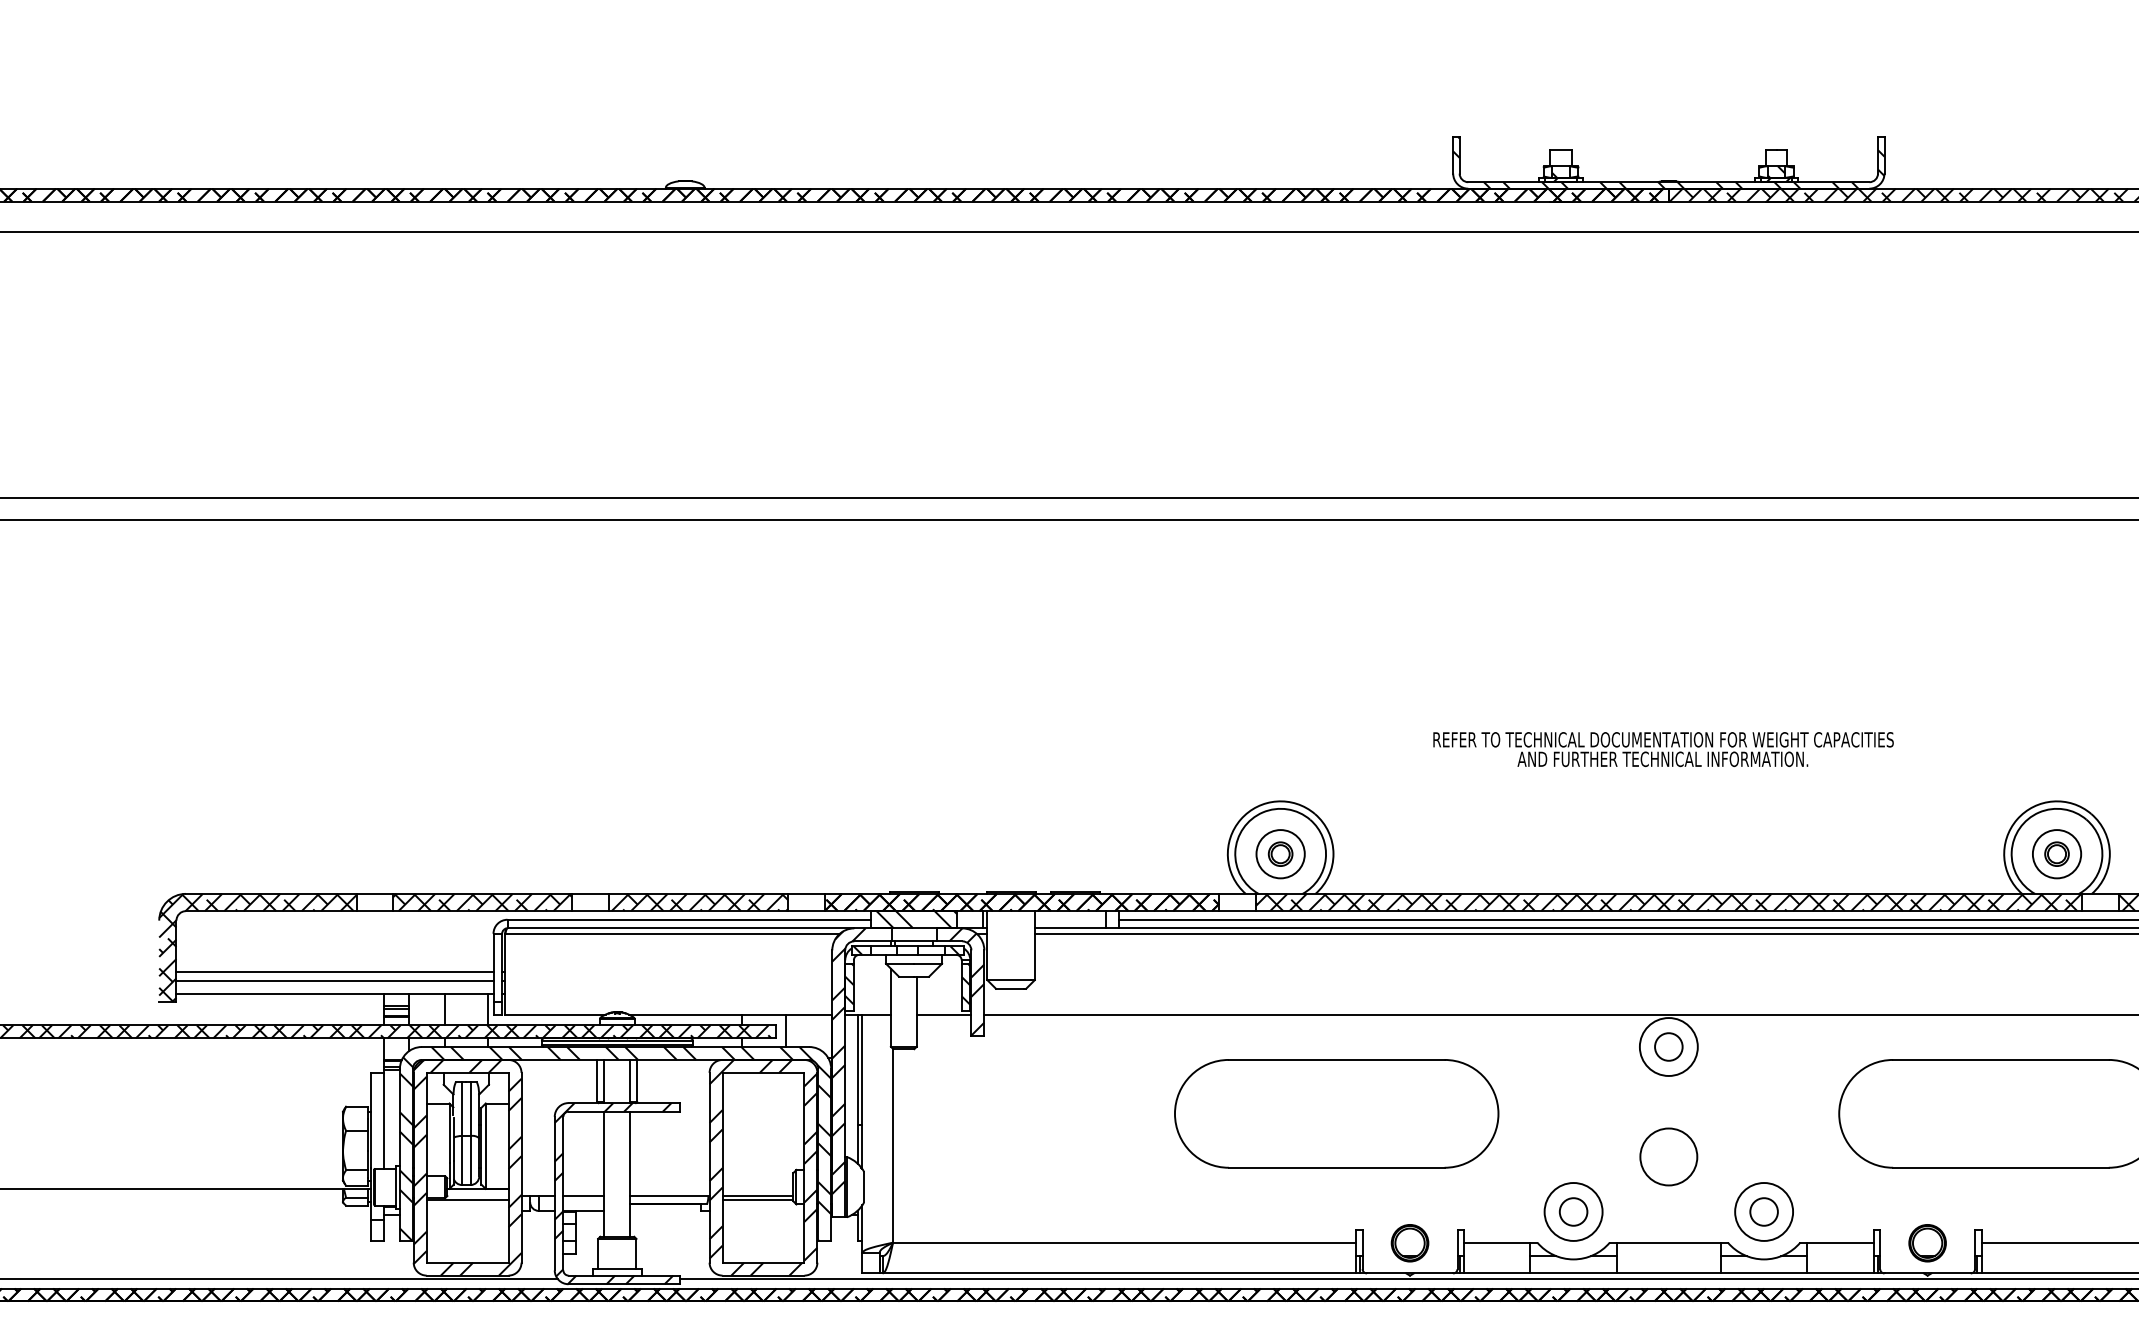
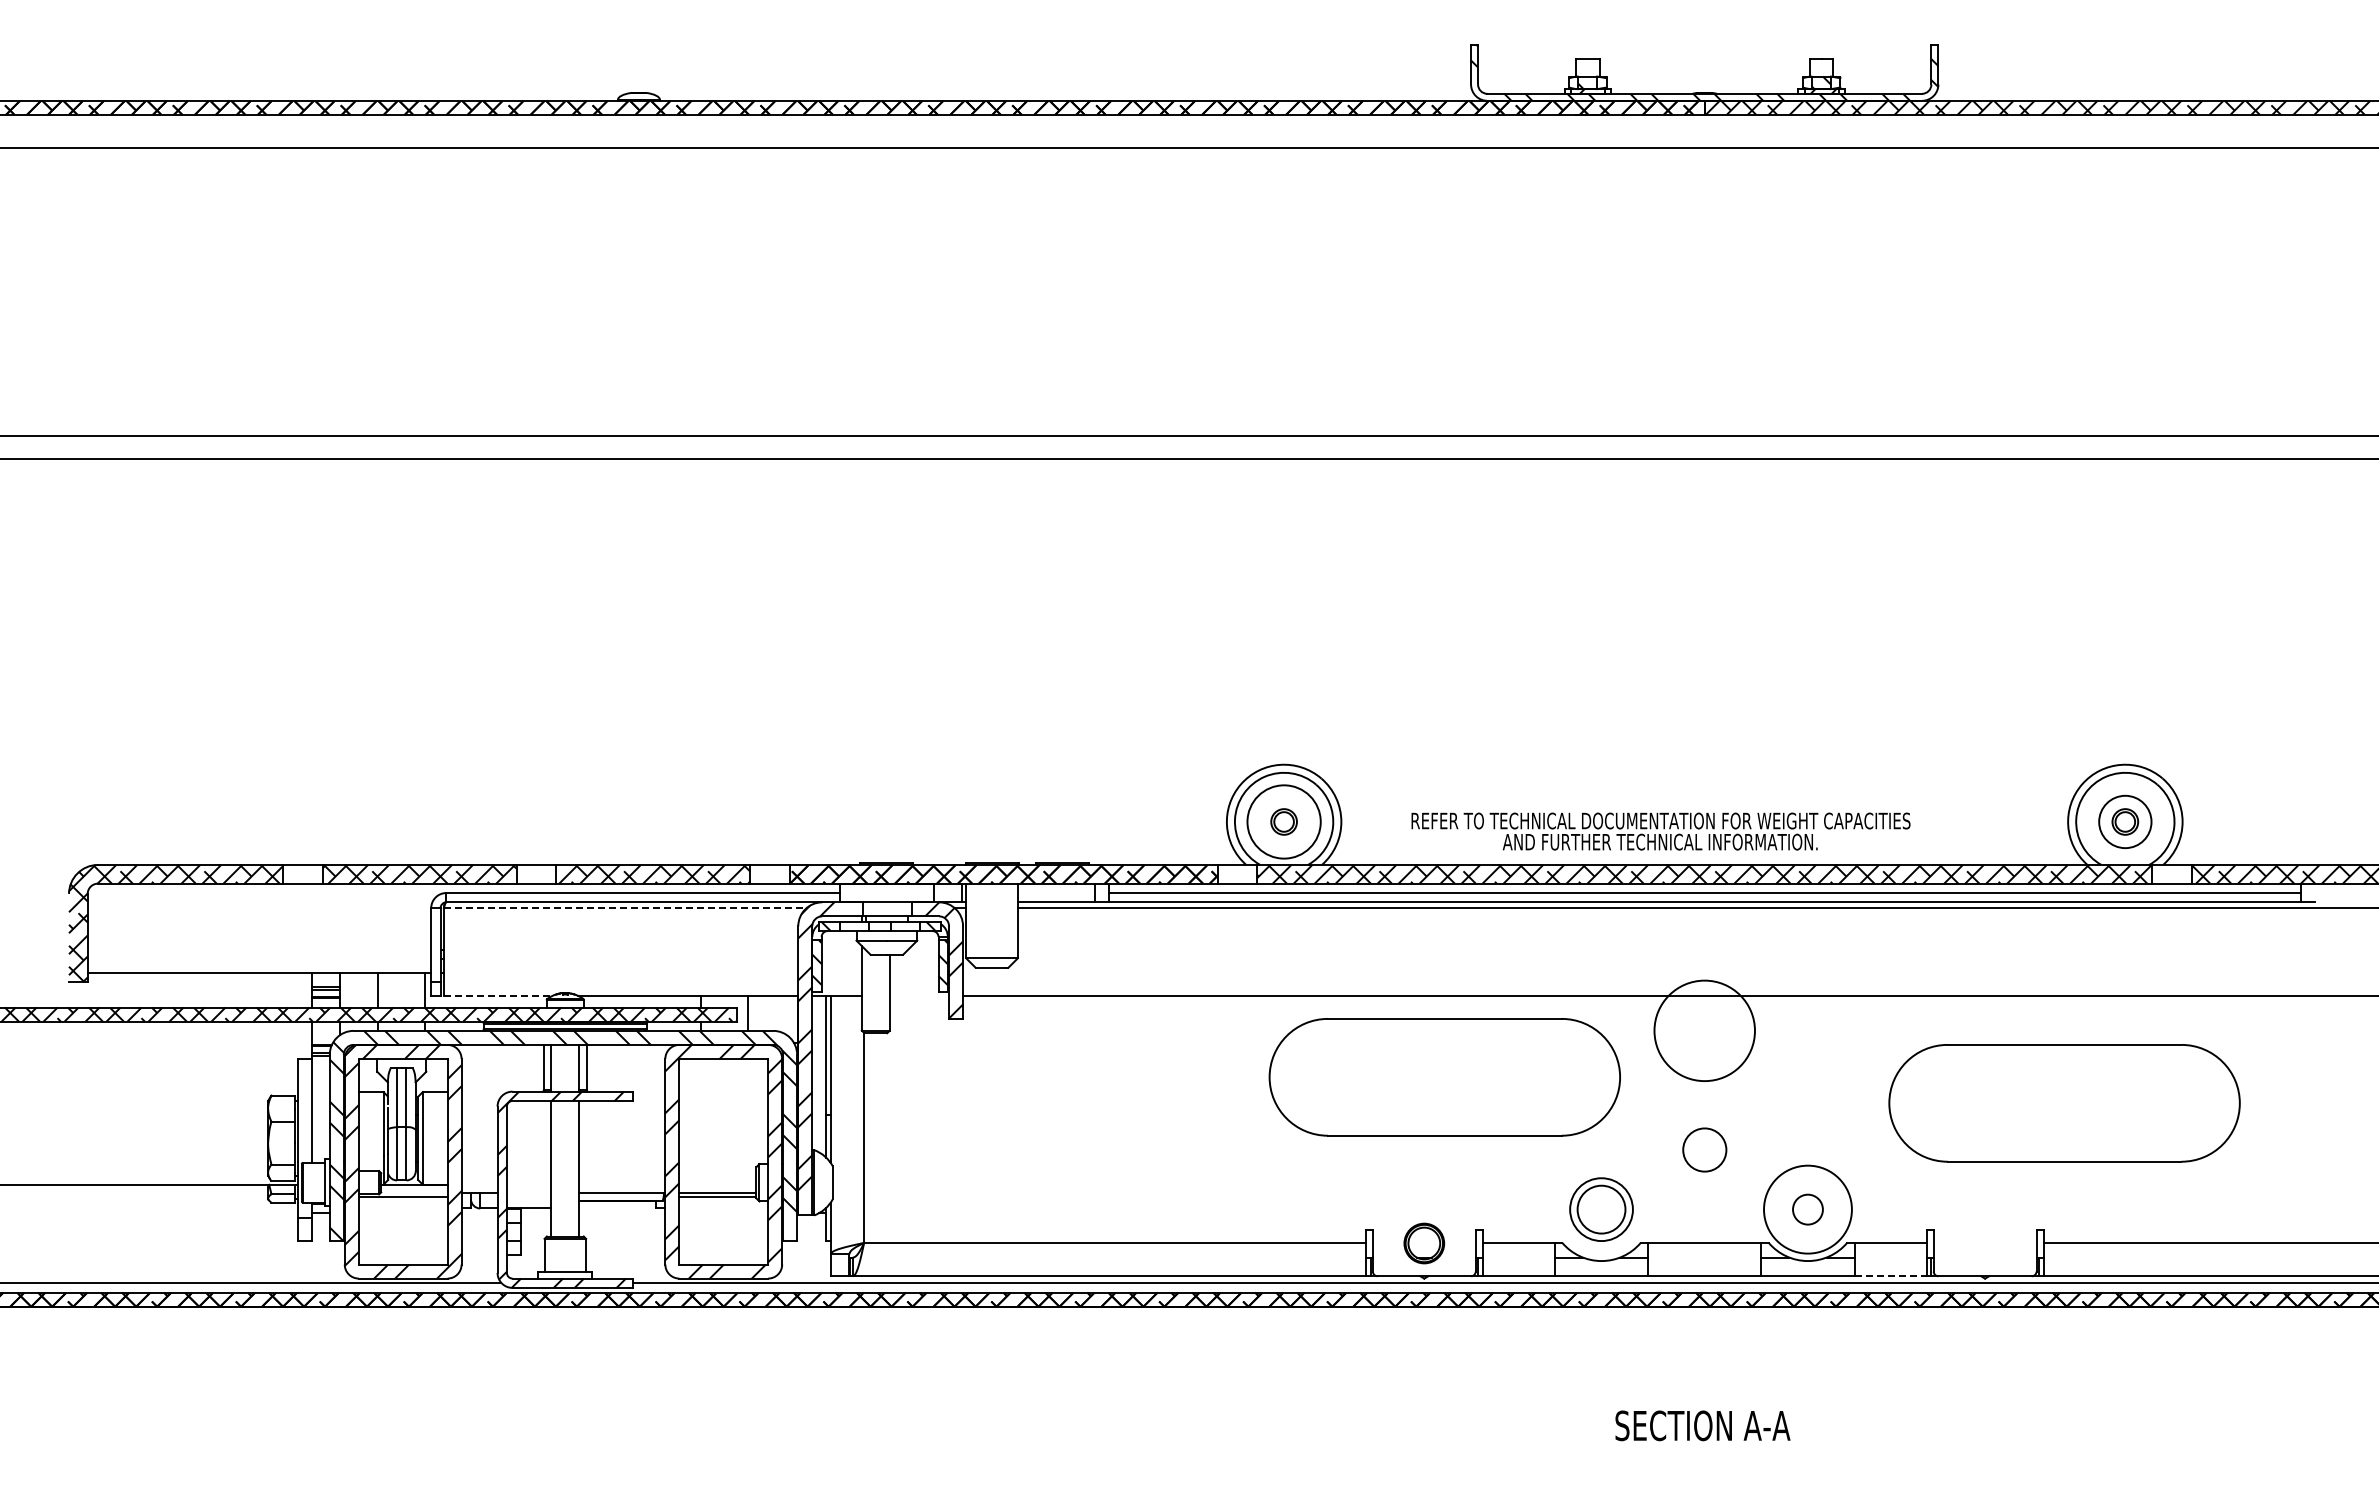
text: (1663, 749) -> (1660, 831), moved
circle: (1280, 853) -> (1283, 821), size x1.4
hatch: (916, 919) -> (889, 892), removed
line: (672, 934) -> (625, 908), solid -> dashed
line: (335, 971) -> (259, 949), removed
line: (335, 981) -> (259, 959), removed
line: (555, 1014) -> (498, 995), solid -> dashed
line: (944, 1014) -> (919, 995), removed
circle: (1668, 1046) -> (1704, 1030), removed
circle: (1668, 1046) -> (1704, 1030), size x1.6
part: (1336, 1114) -> (1444, 1077), moved
circle: (1668, 1156) -> (1704, 1149), size x0.7
line: (583, 1196) -> (528, 1192), removed
circle: (1573, 1211) -> (1601, 1209), size x1.6
circle: (1763, 1211) -> (1807, 1209), size x1.4
part: (1927, 1243) -> (1984, 1243), removed
line: (1841, 1273) -> (1891, 1276), solid -> dashed

